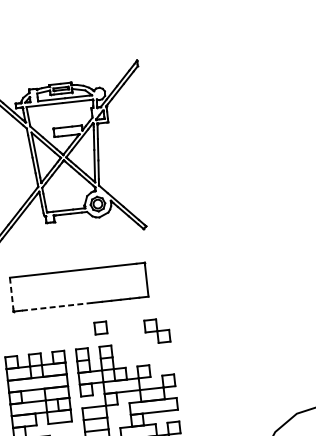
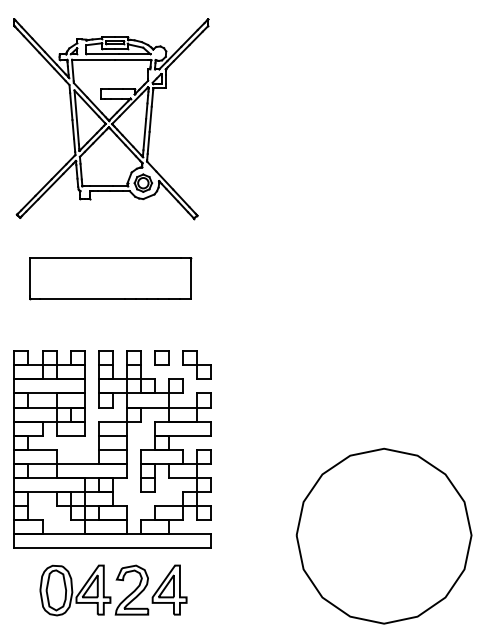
line: (11, 293) -> (30, 277), dashed -> solid
line: (57, 306) -> (82, 298), dashed -> solid
part: (100, 327) -> (161, 357), moved
part: (157, 330) -> (196, 364), moved

